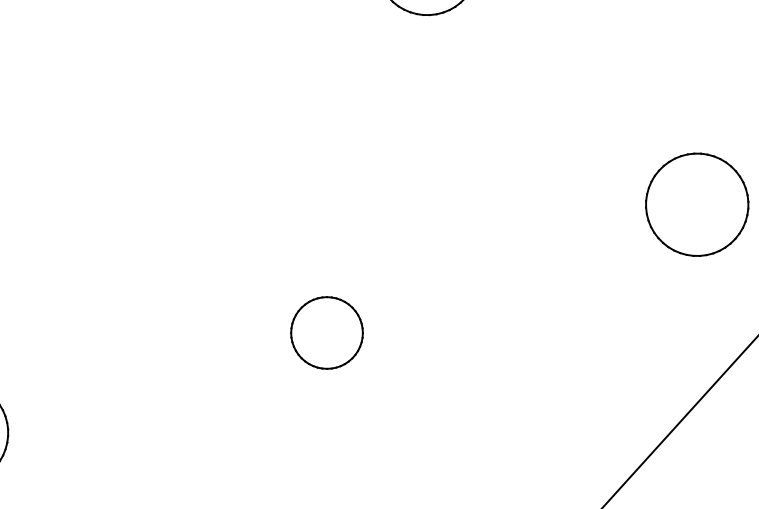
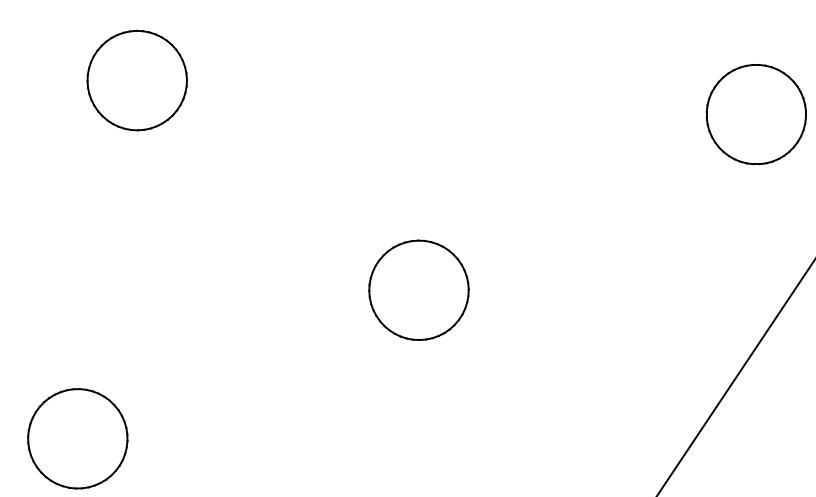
part: (70, 76) -> (136, 80), added
part: (326, 332) -> (418, 289), size x1.43

